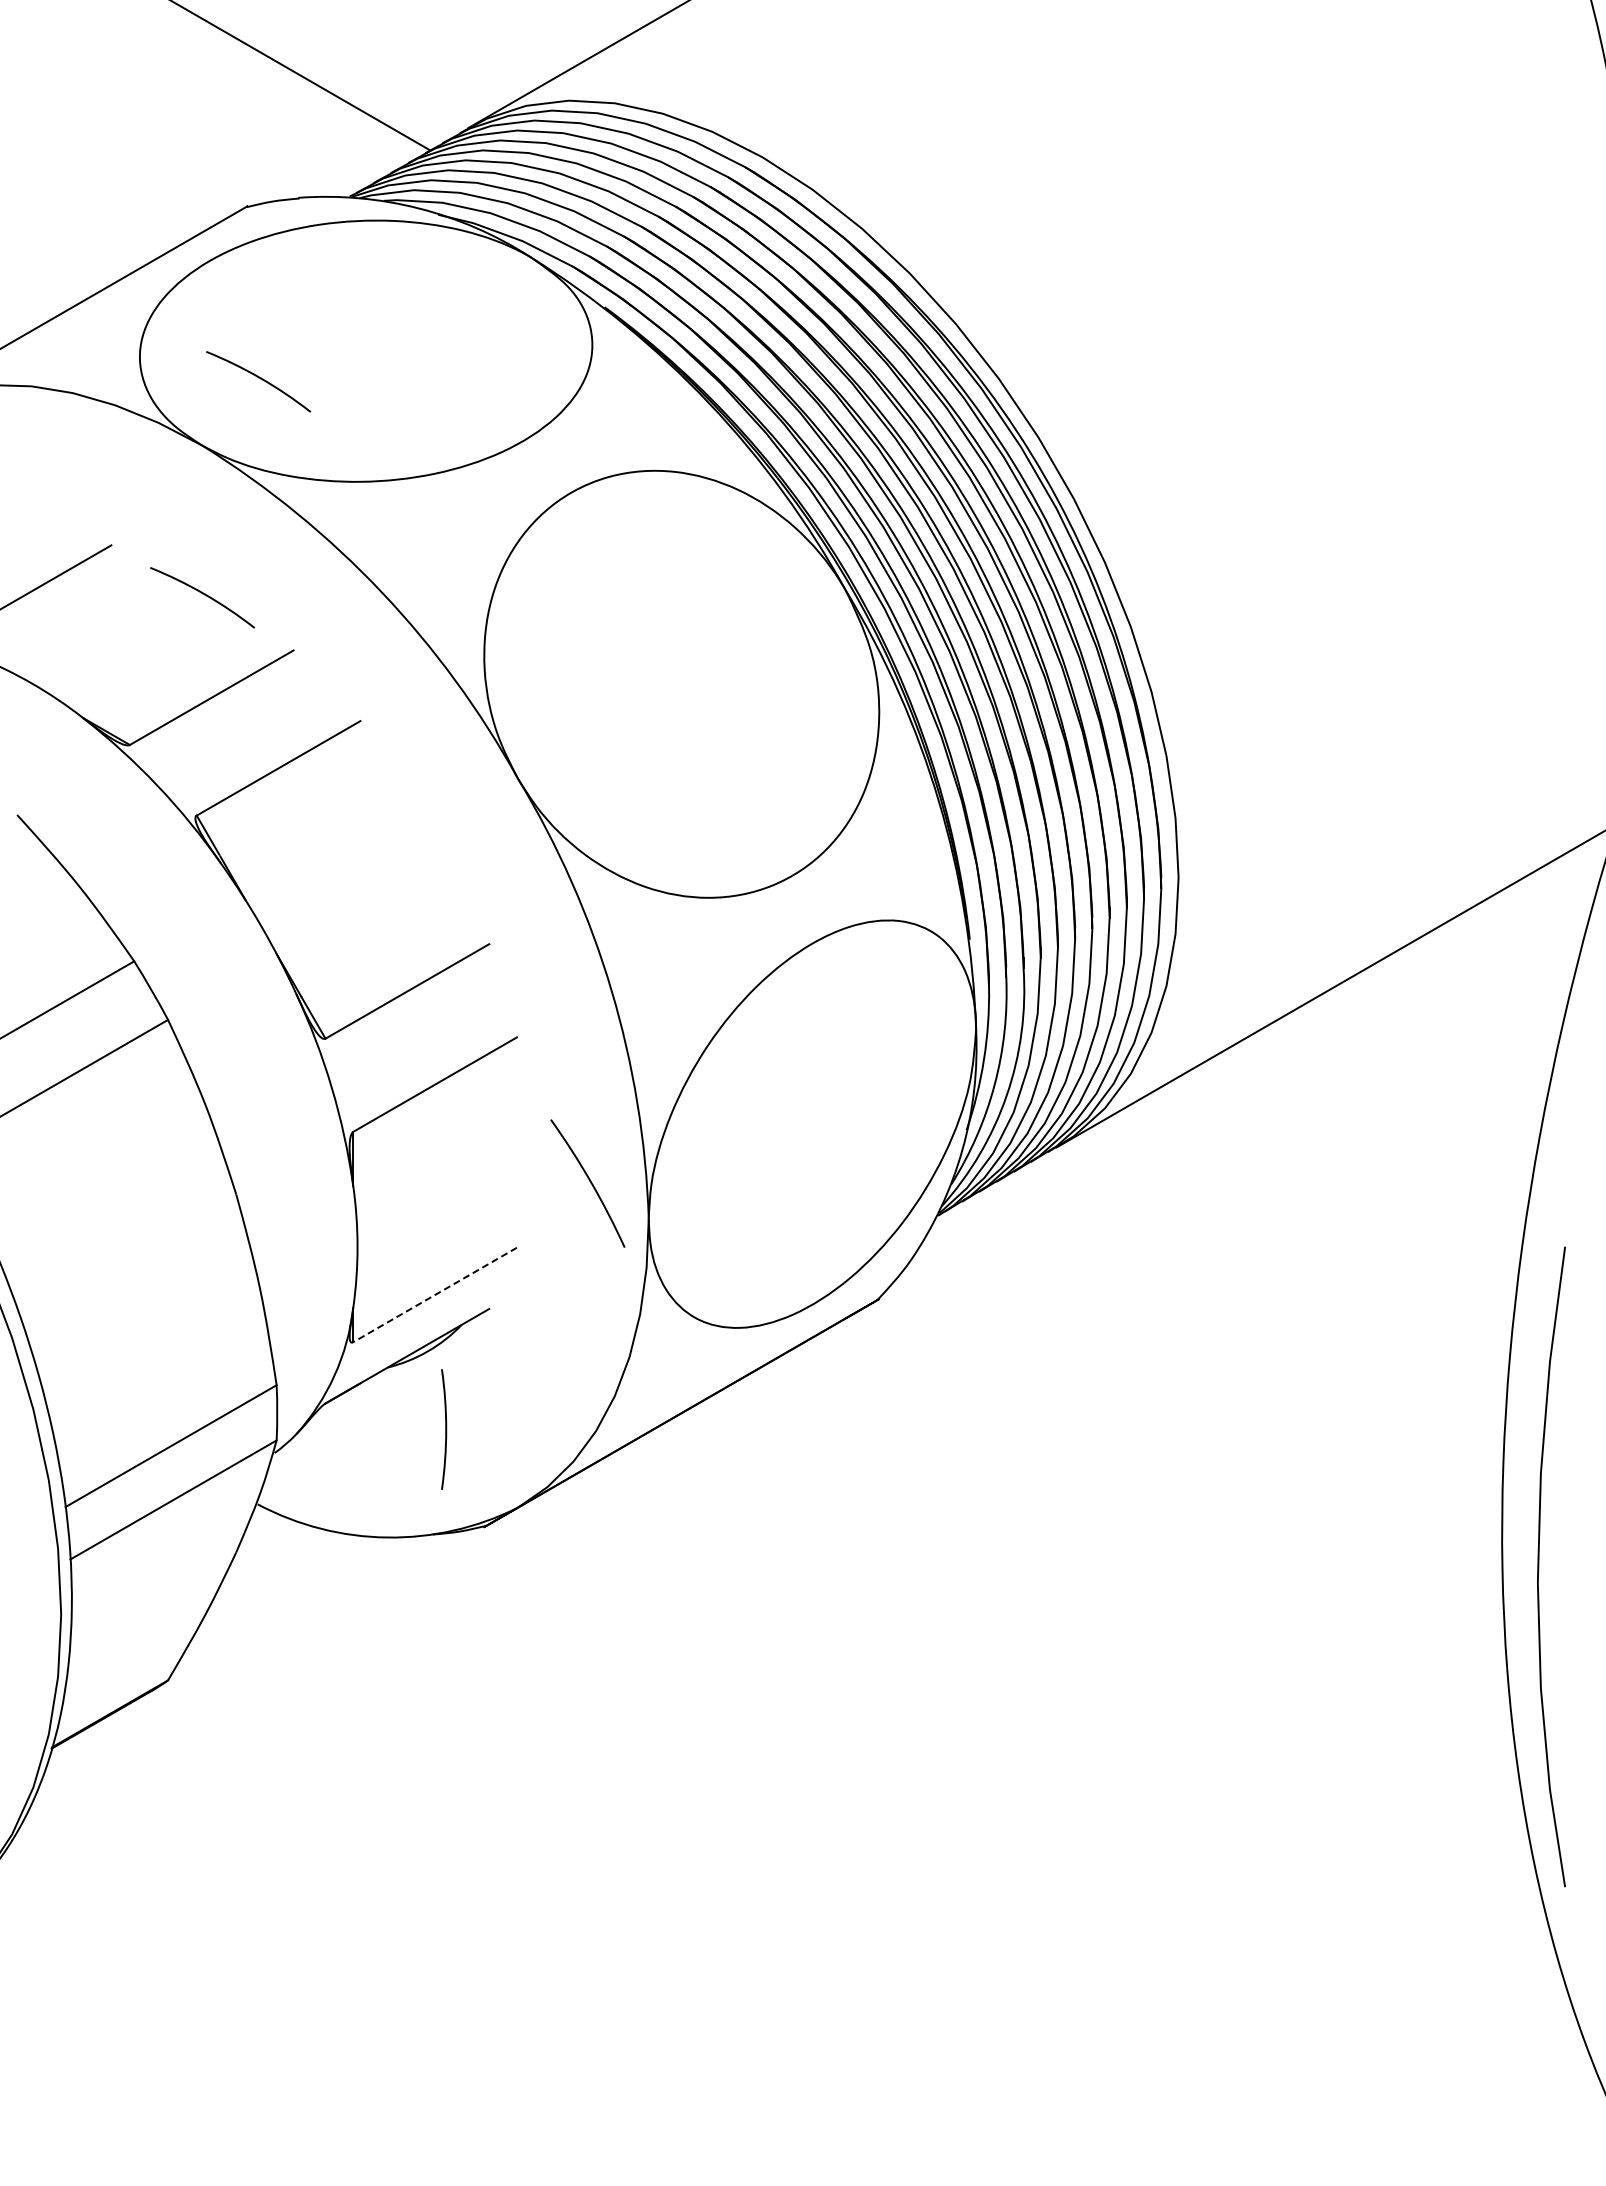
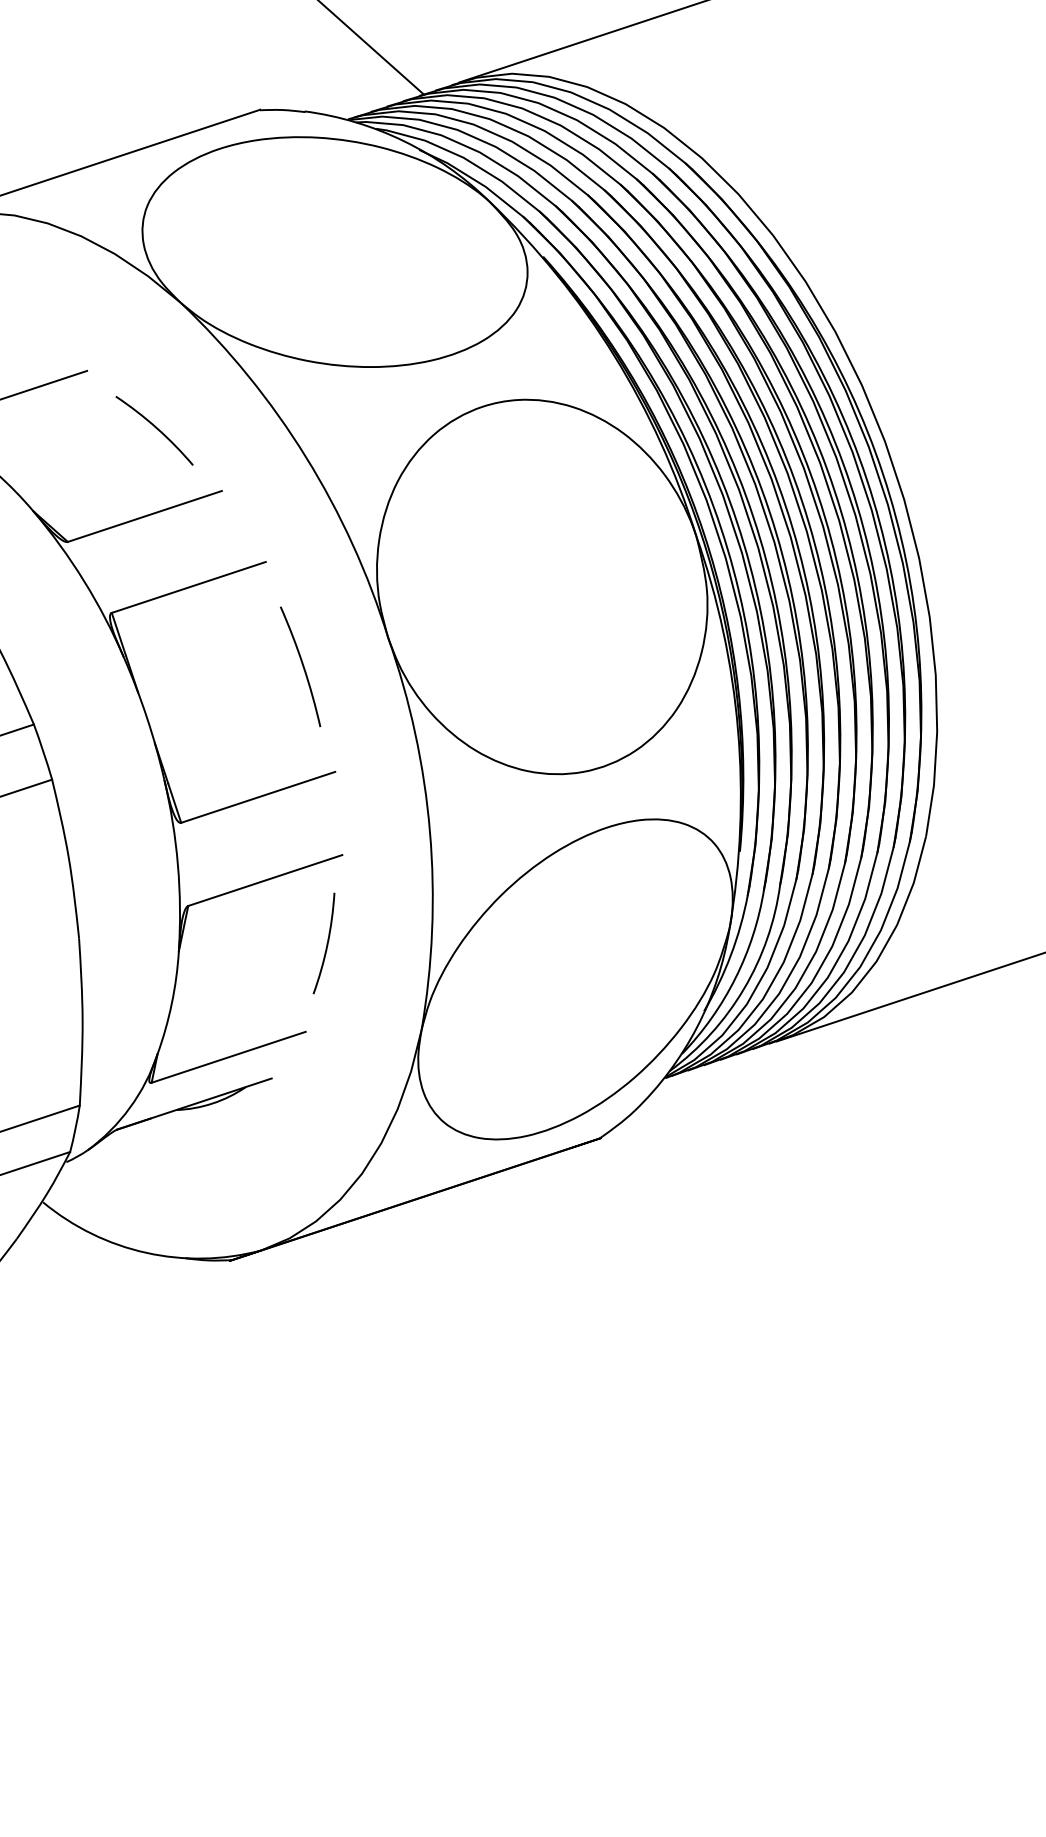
arc: (260, 379) -> (241, 257), removed
arc: (589, 1181) -> (302, 665), moved
line: (435, 1294) -> (229, 1056), dashed -> solid
arc: (445, 1429) -> (326, 944), moved

